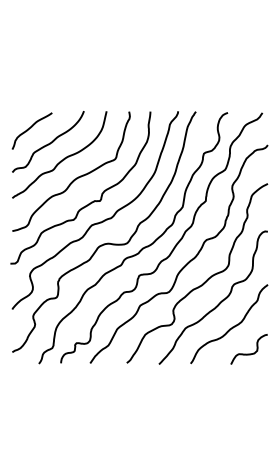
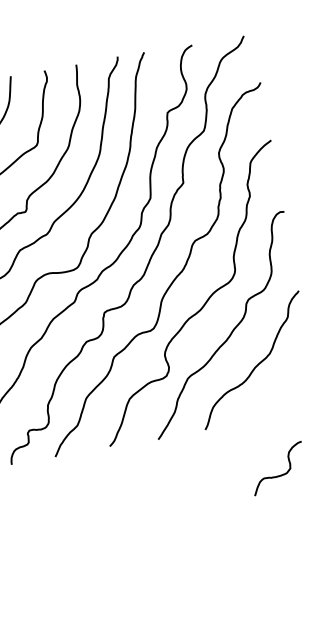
curve: (248, 353) -> (278, 474), moved

